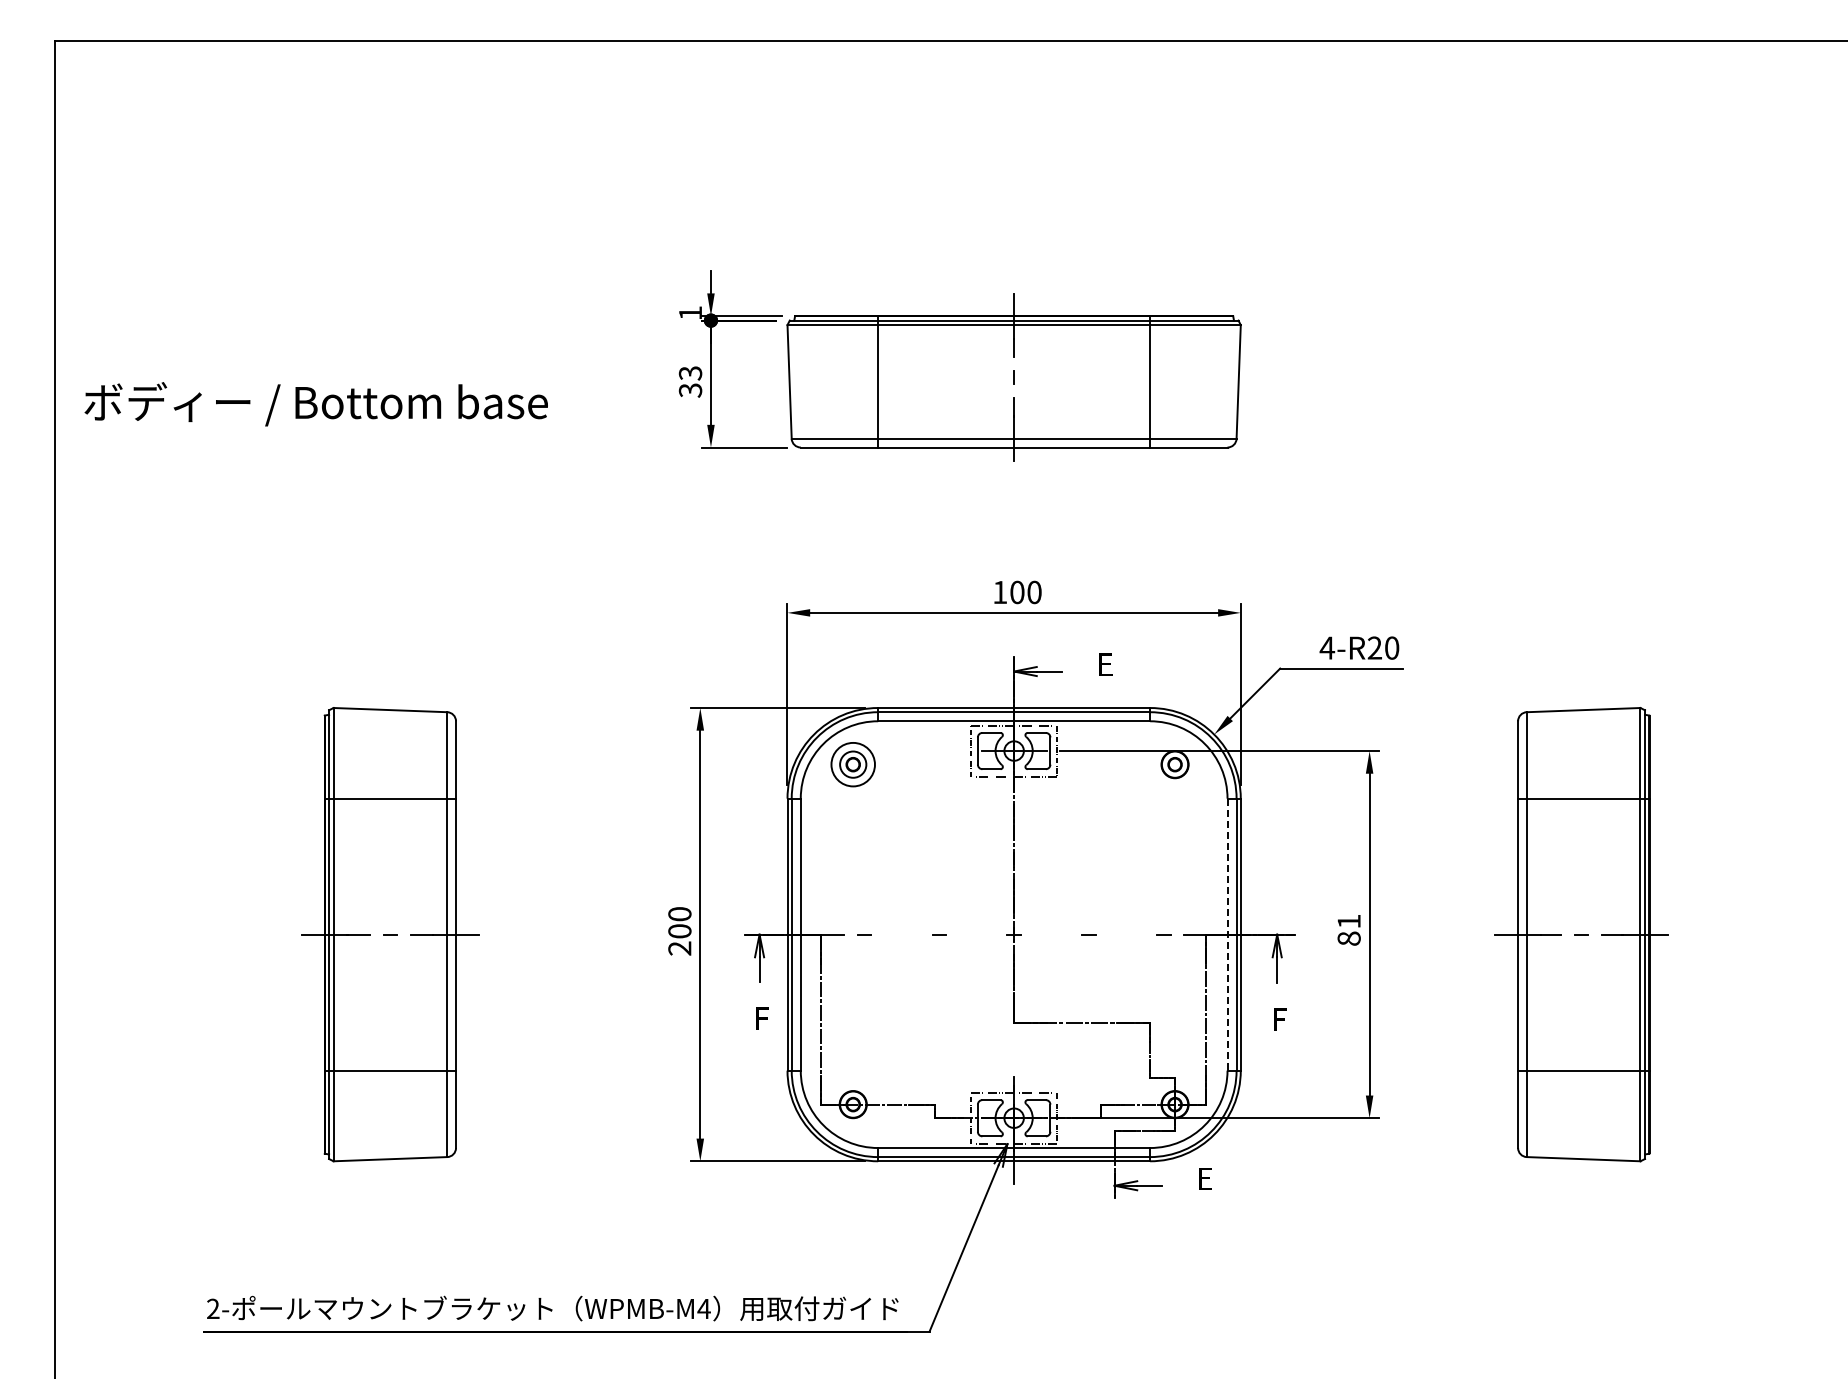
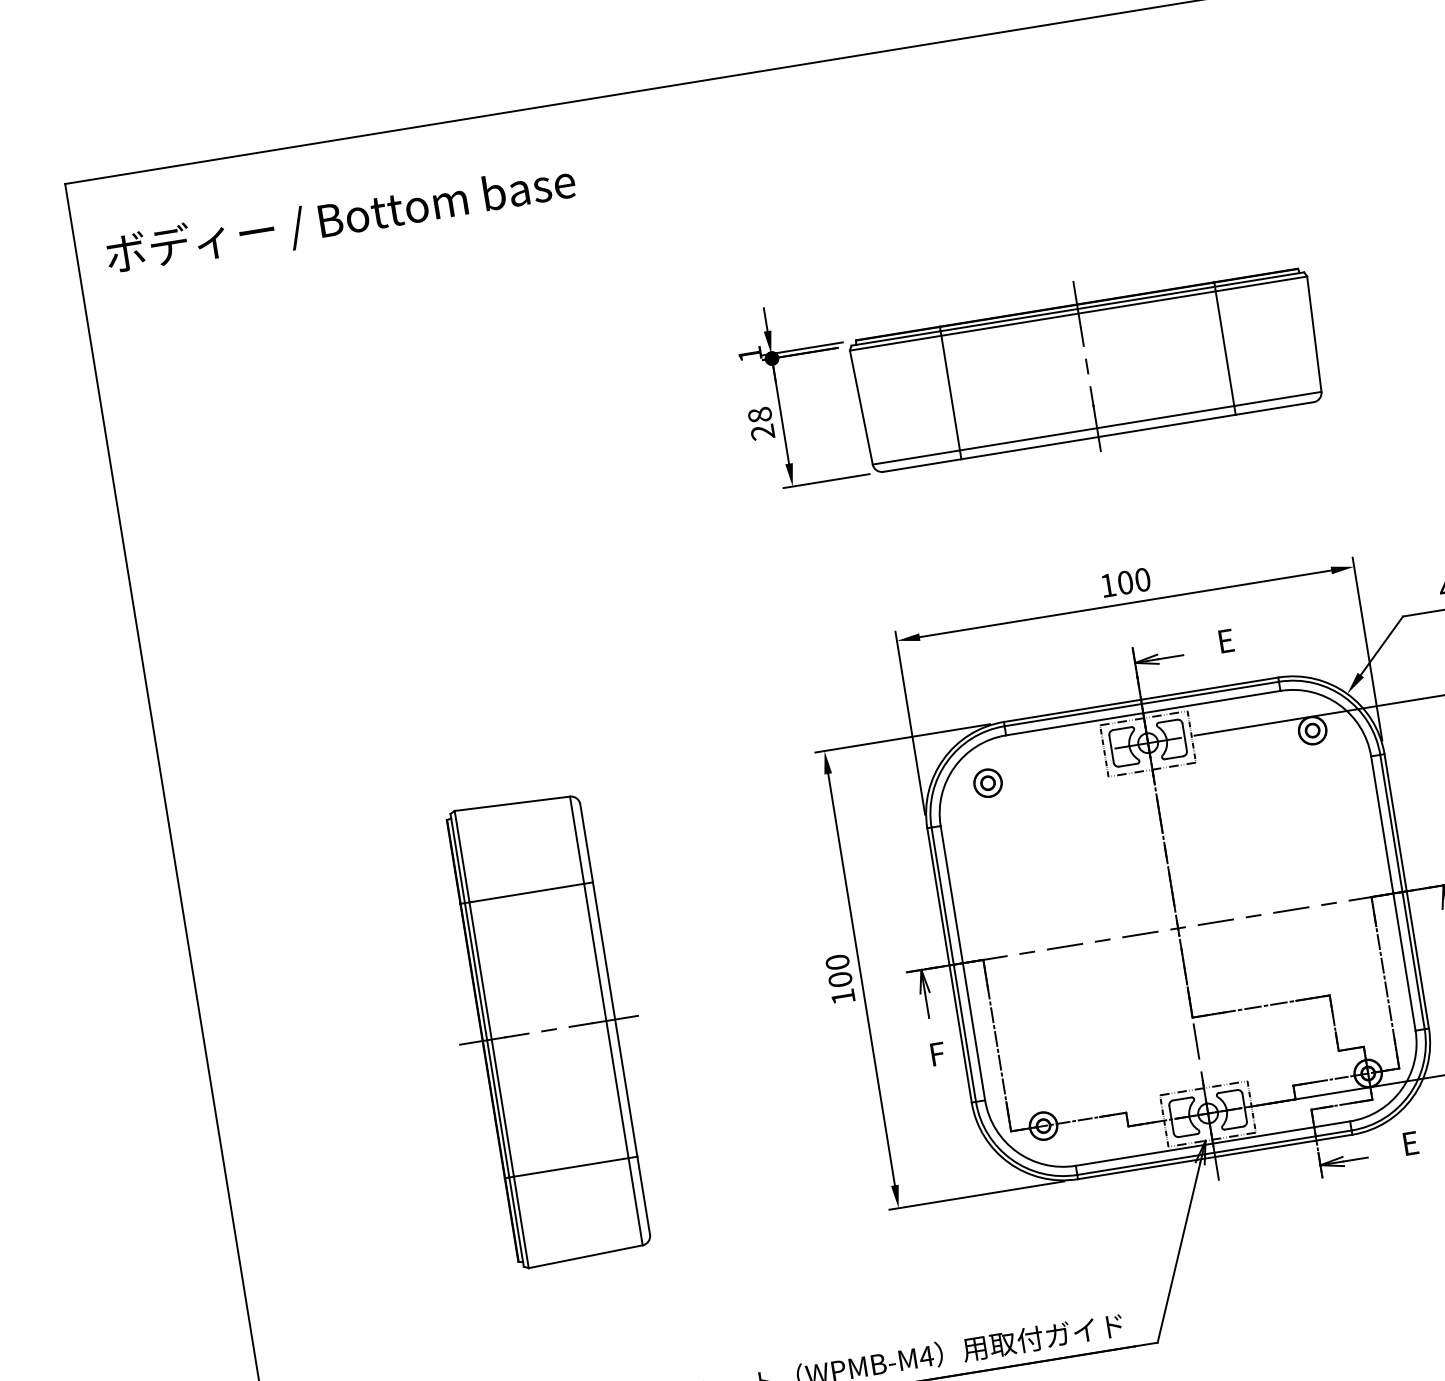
text: (690, 381) -> (761, 423), 33 -> 28
text: (315, 404) -> (340, 220), moved
circle: (852, 764) -> (987, 783), size x0.62
line: (901, 934) -> (1064, 946), added
line: (976, 934) -> (1140, 934), added
line: (1051, 934) -> (1215, 922), added
line: (1126, 934) -> (1291, 909), added
line: (1227, 934) -> (1393, 893), dashed -> solid
text: (679, 948) -> (842, 997), 200 -> 100
line: (1014, 1046) -> (1196, 1041), added

